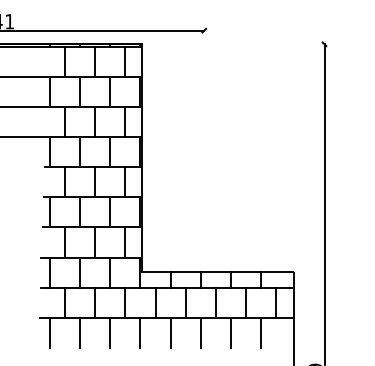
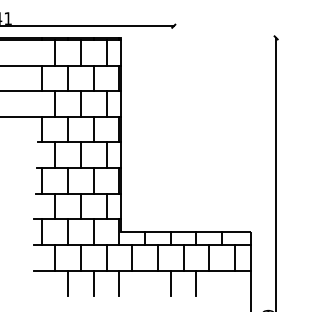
line: (50, 332) -> (42, 283), removed
line: (171, 332) -> (145, 283), removed
line: (261, 332) -> (222, 283), removed

